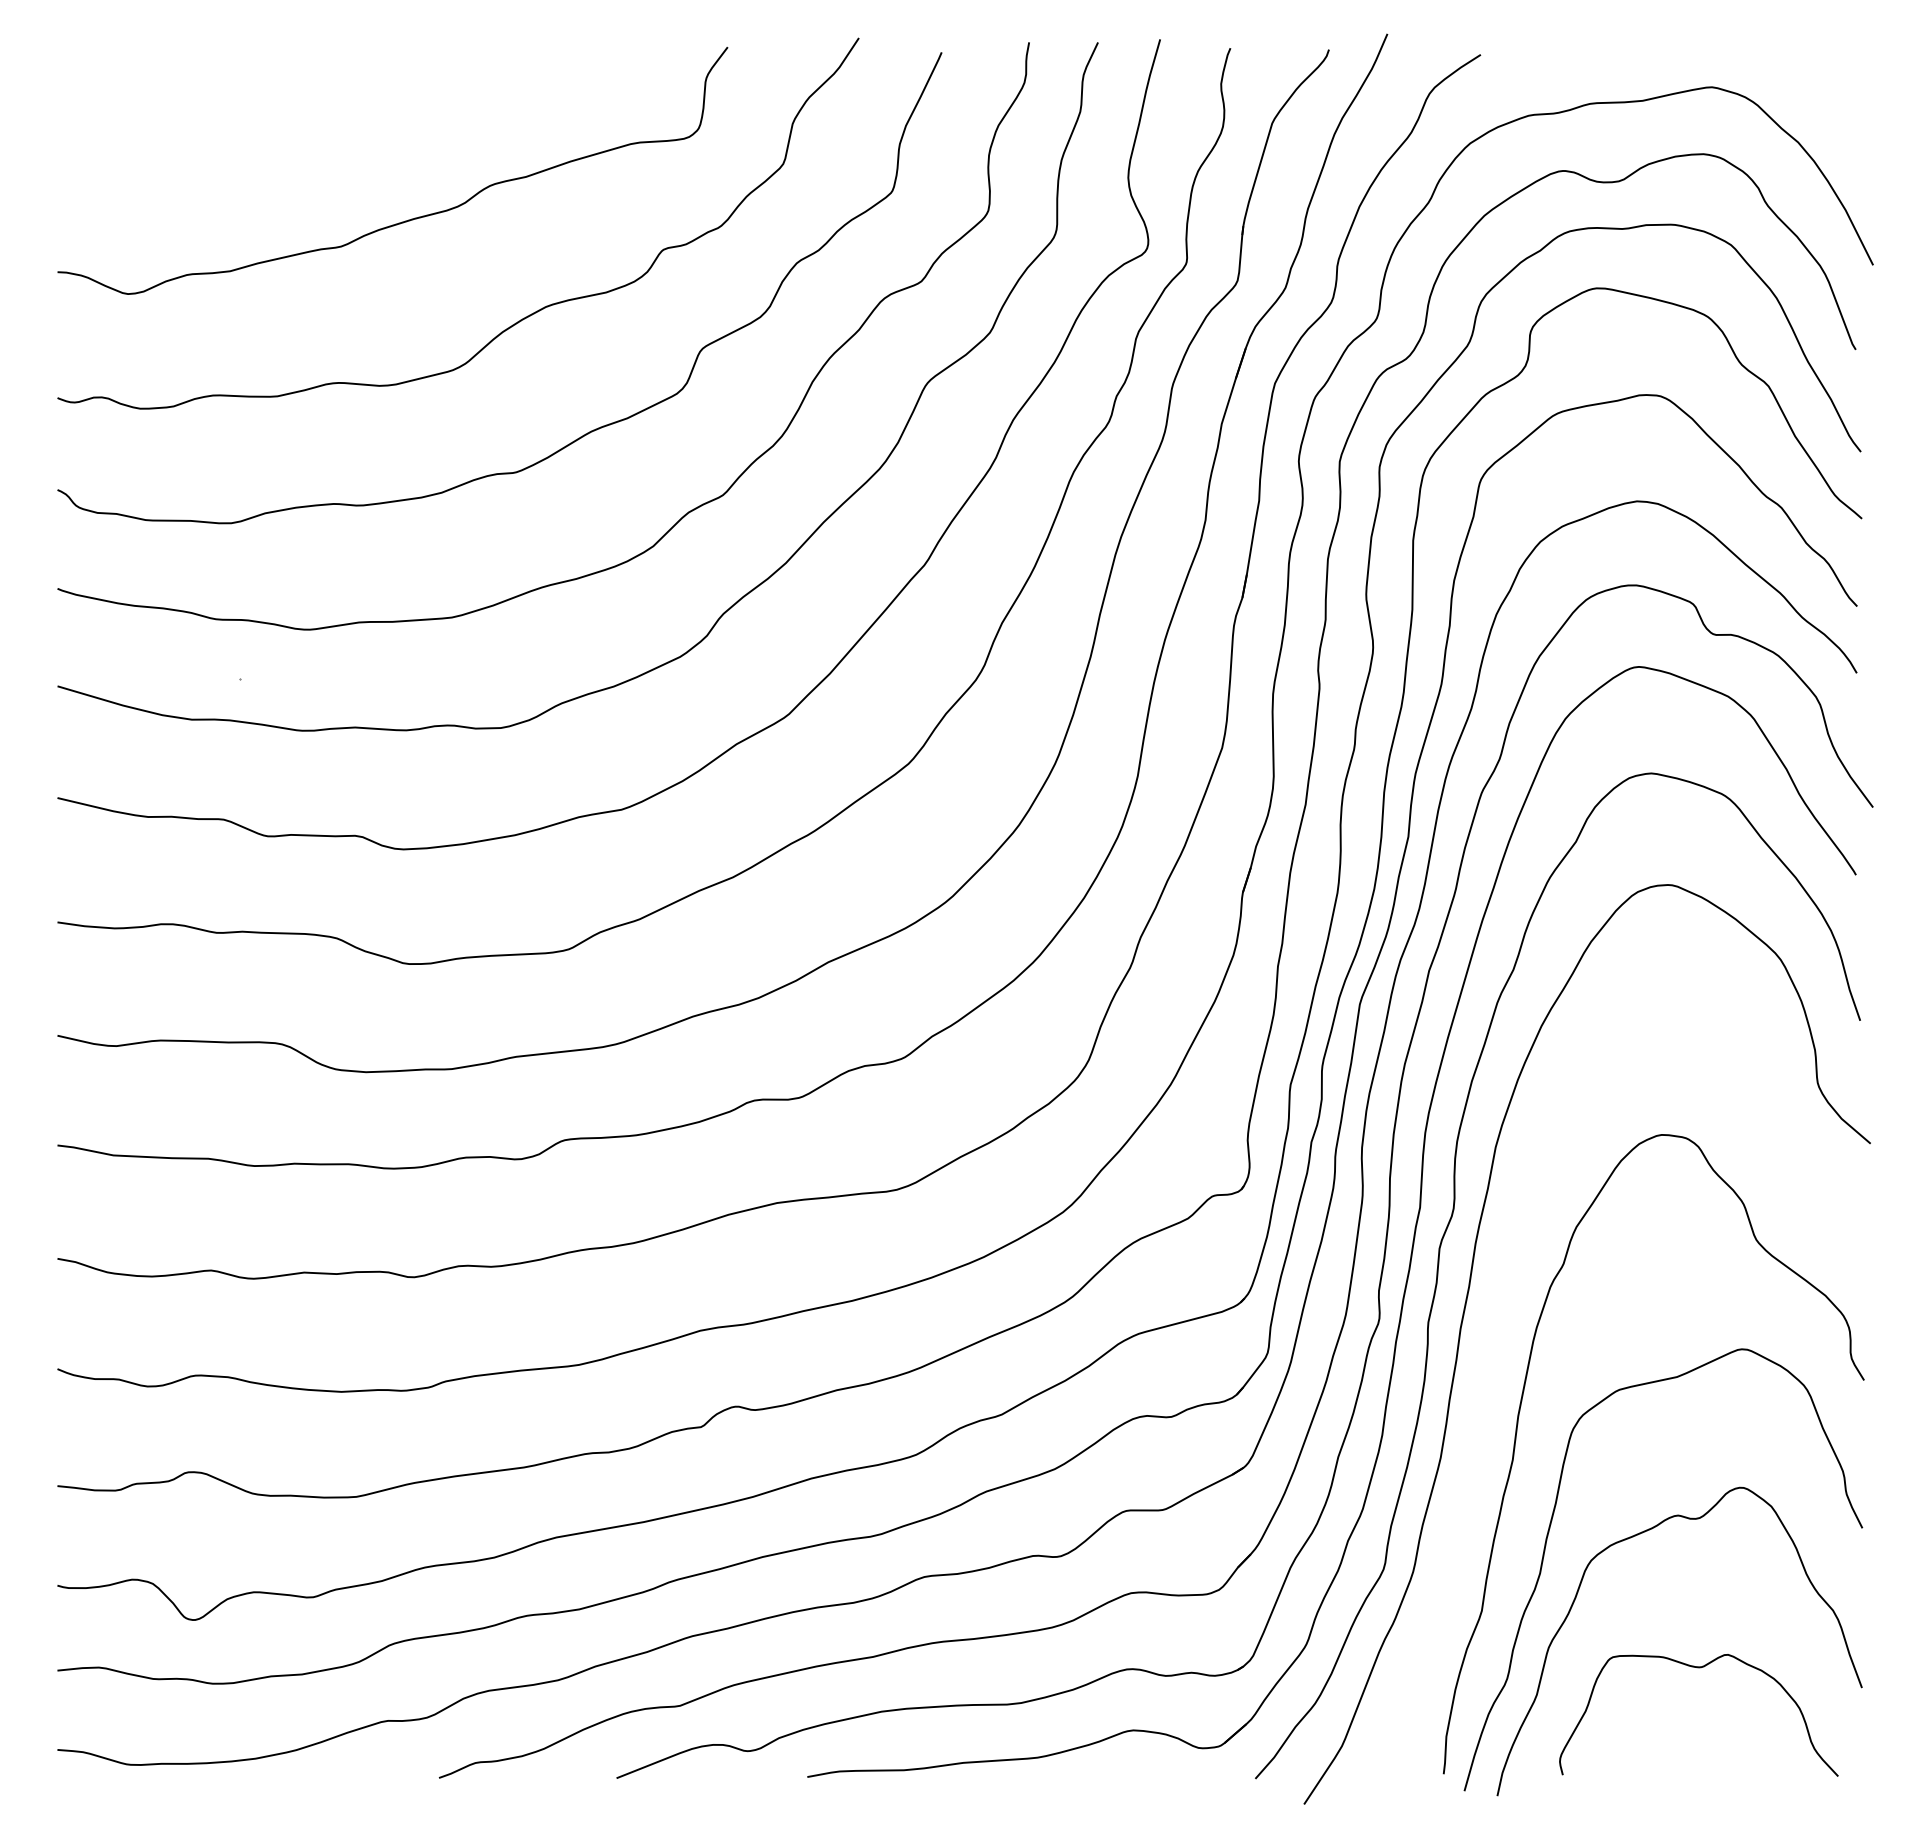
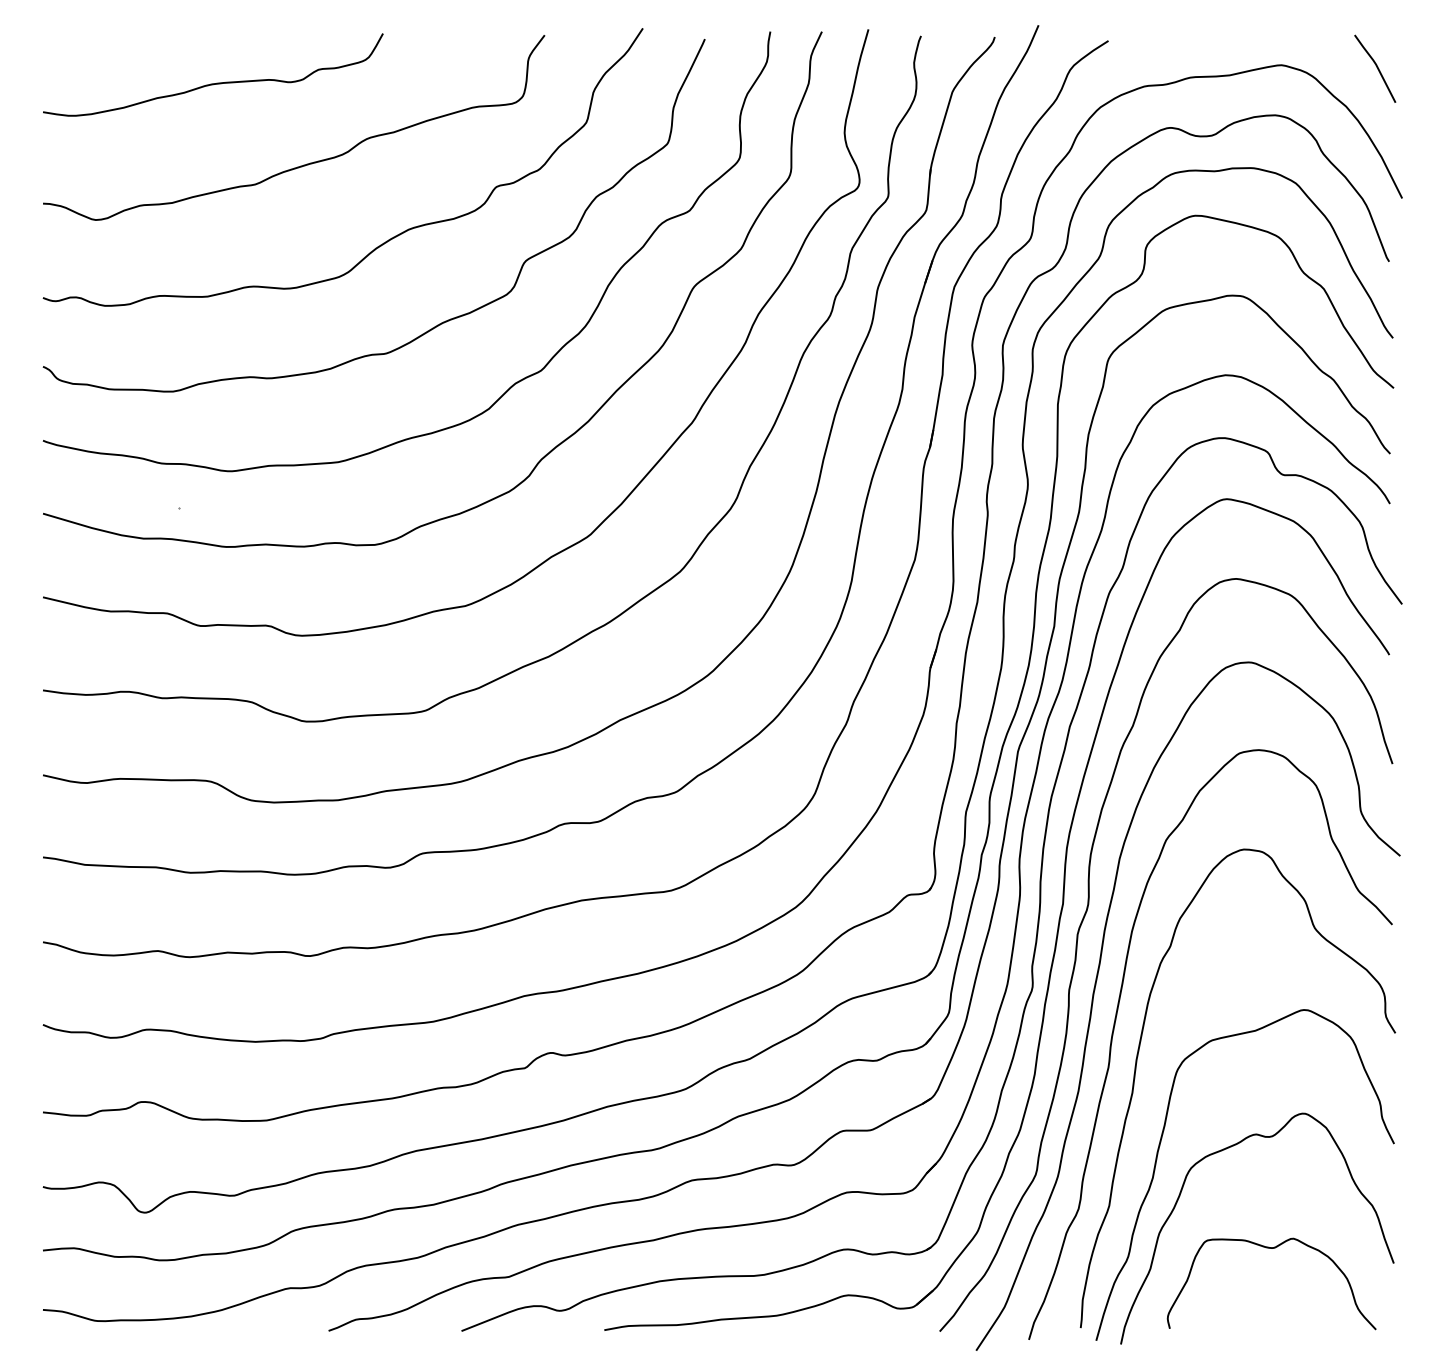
line: (1838, 90) -> (1376, 67), added
curve: (289, 110) -> (216, 82), added
curve: (1490, 1370) -> (1115, 1025), added

